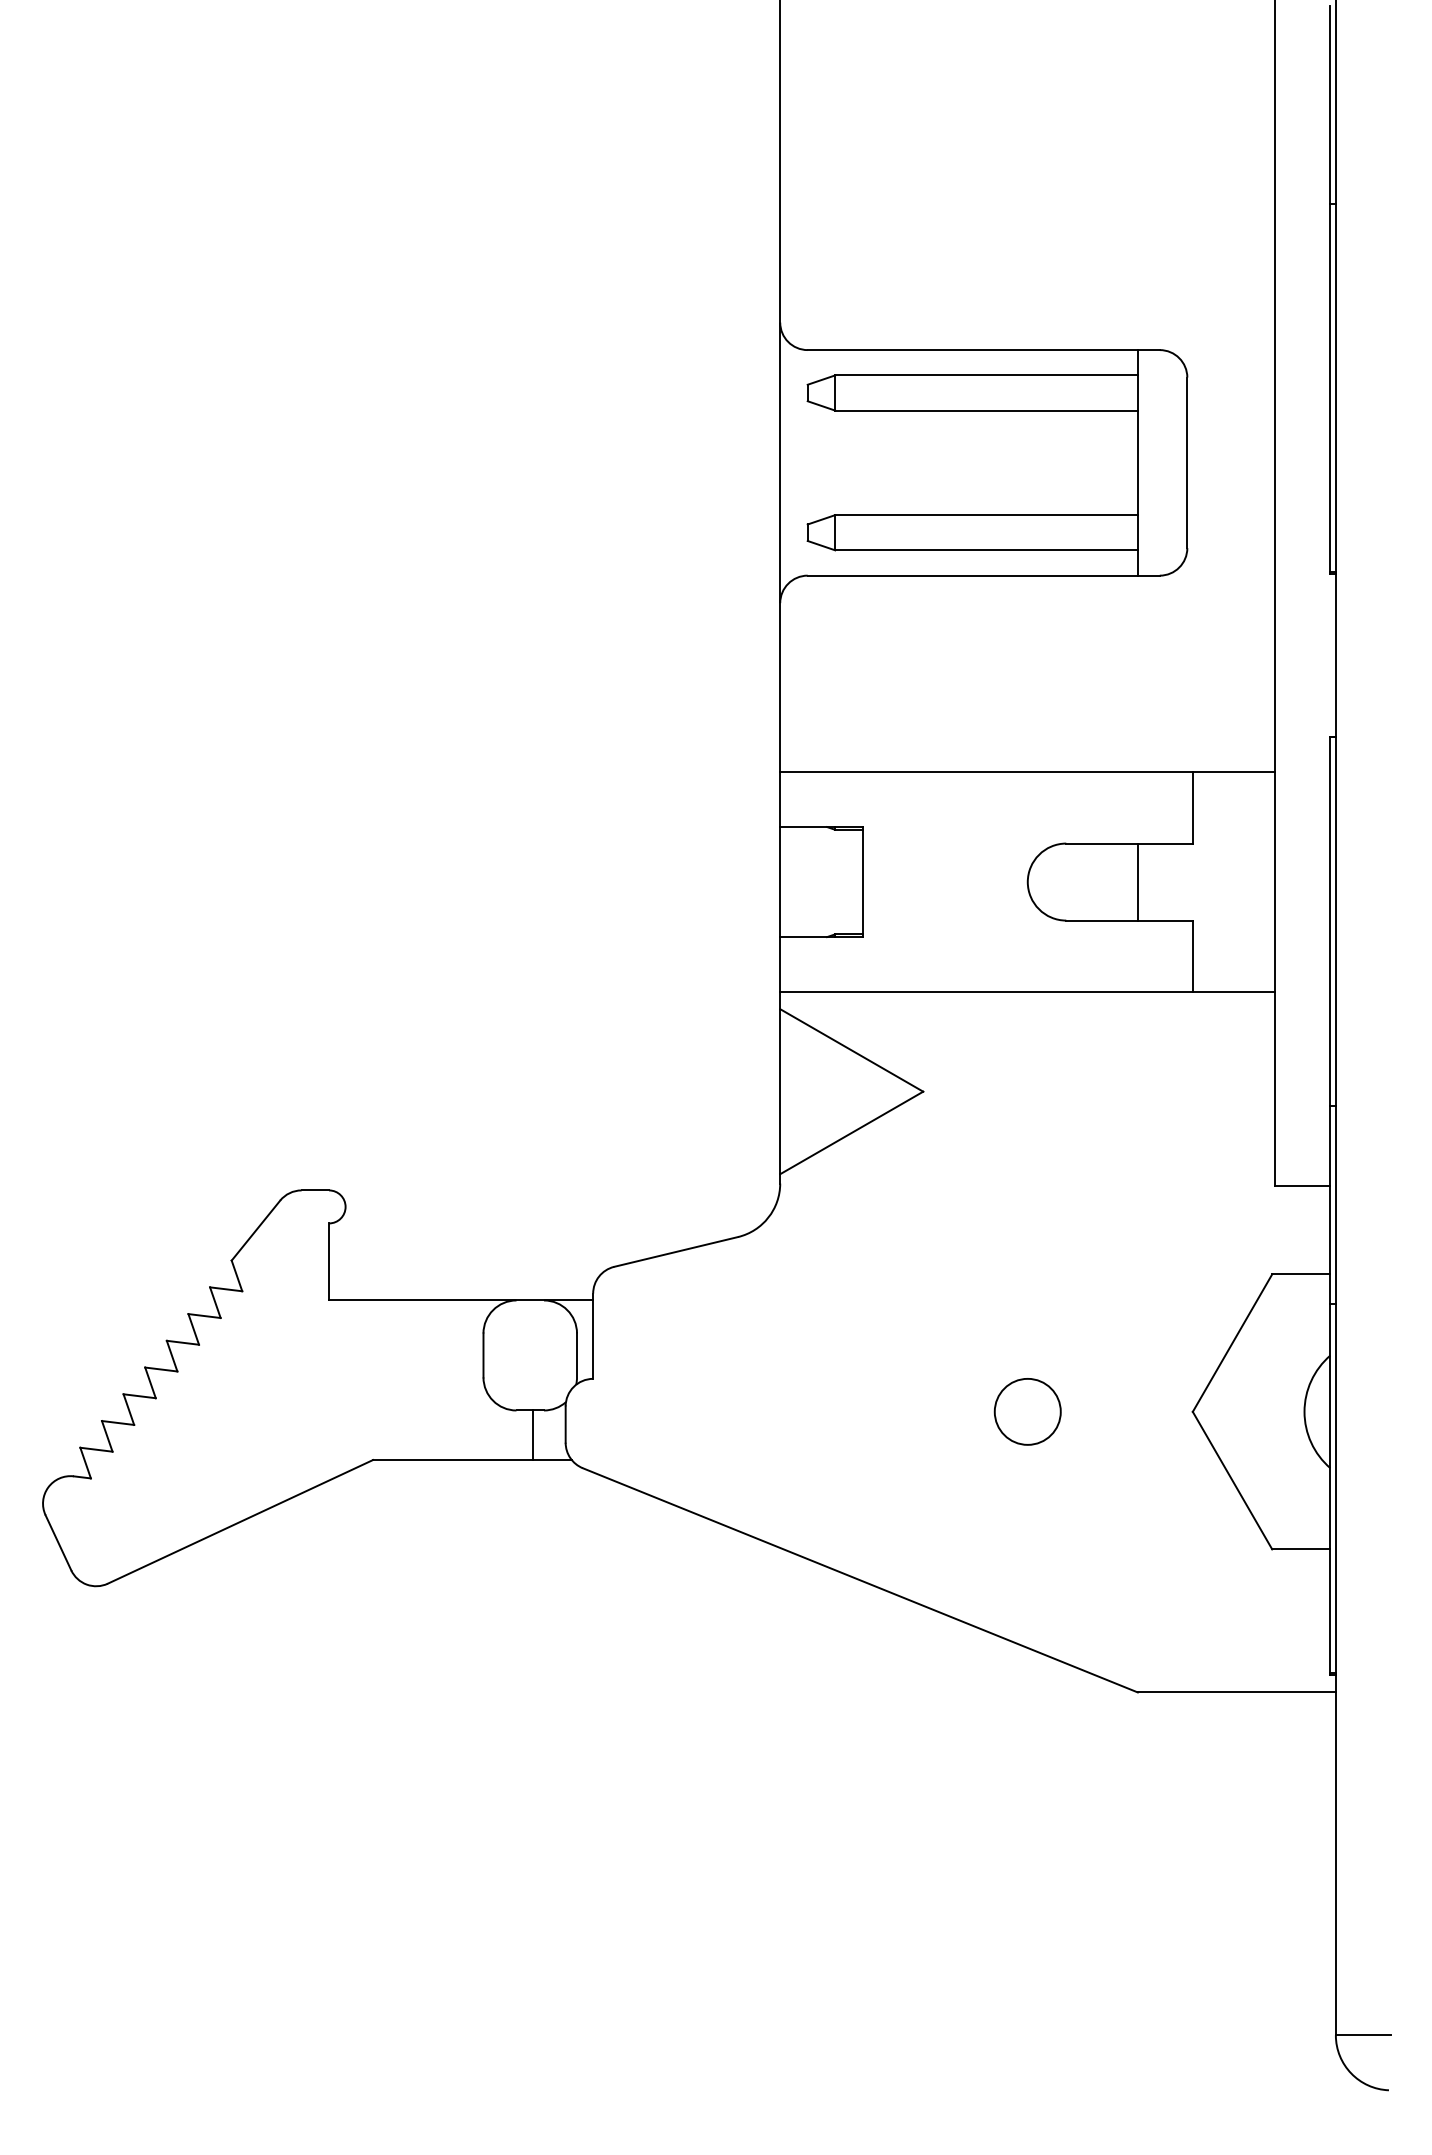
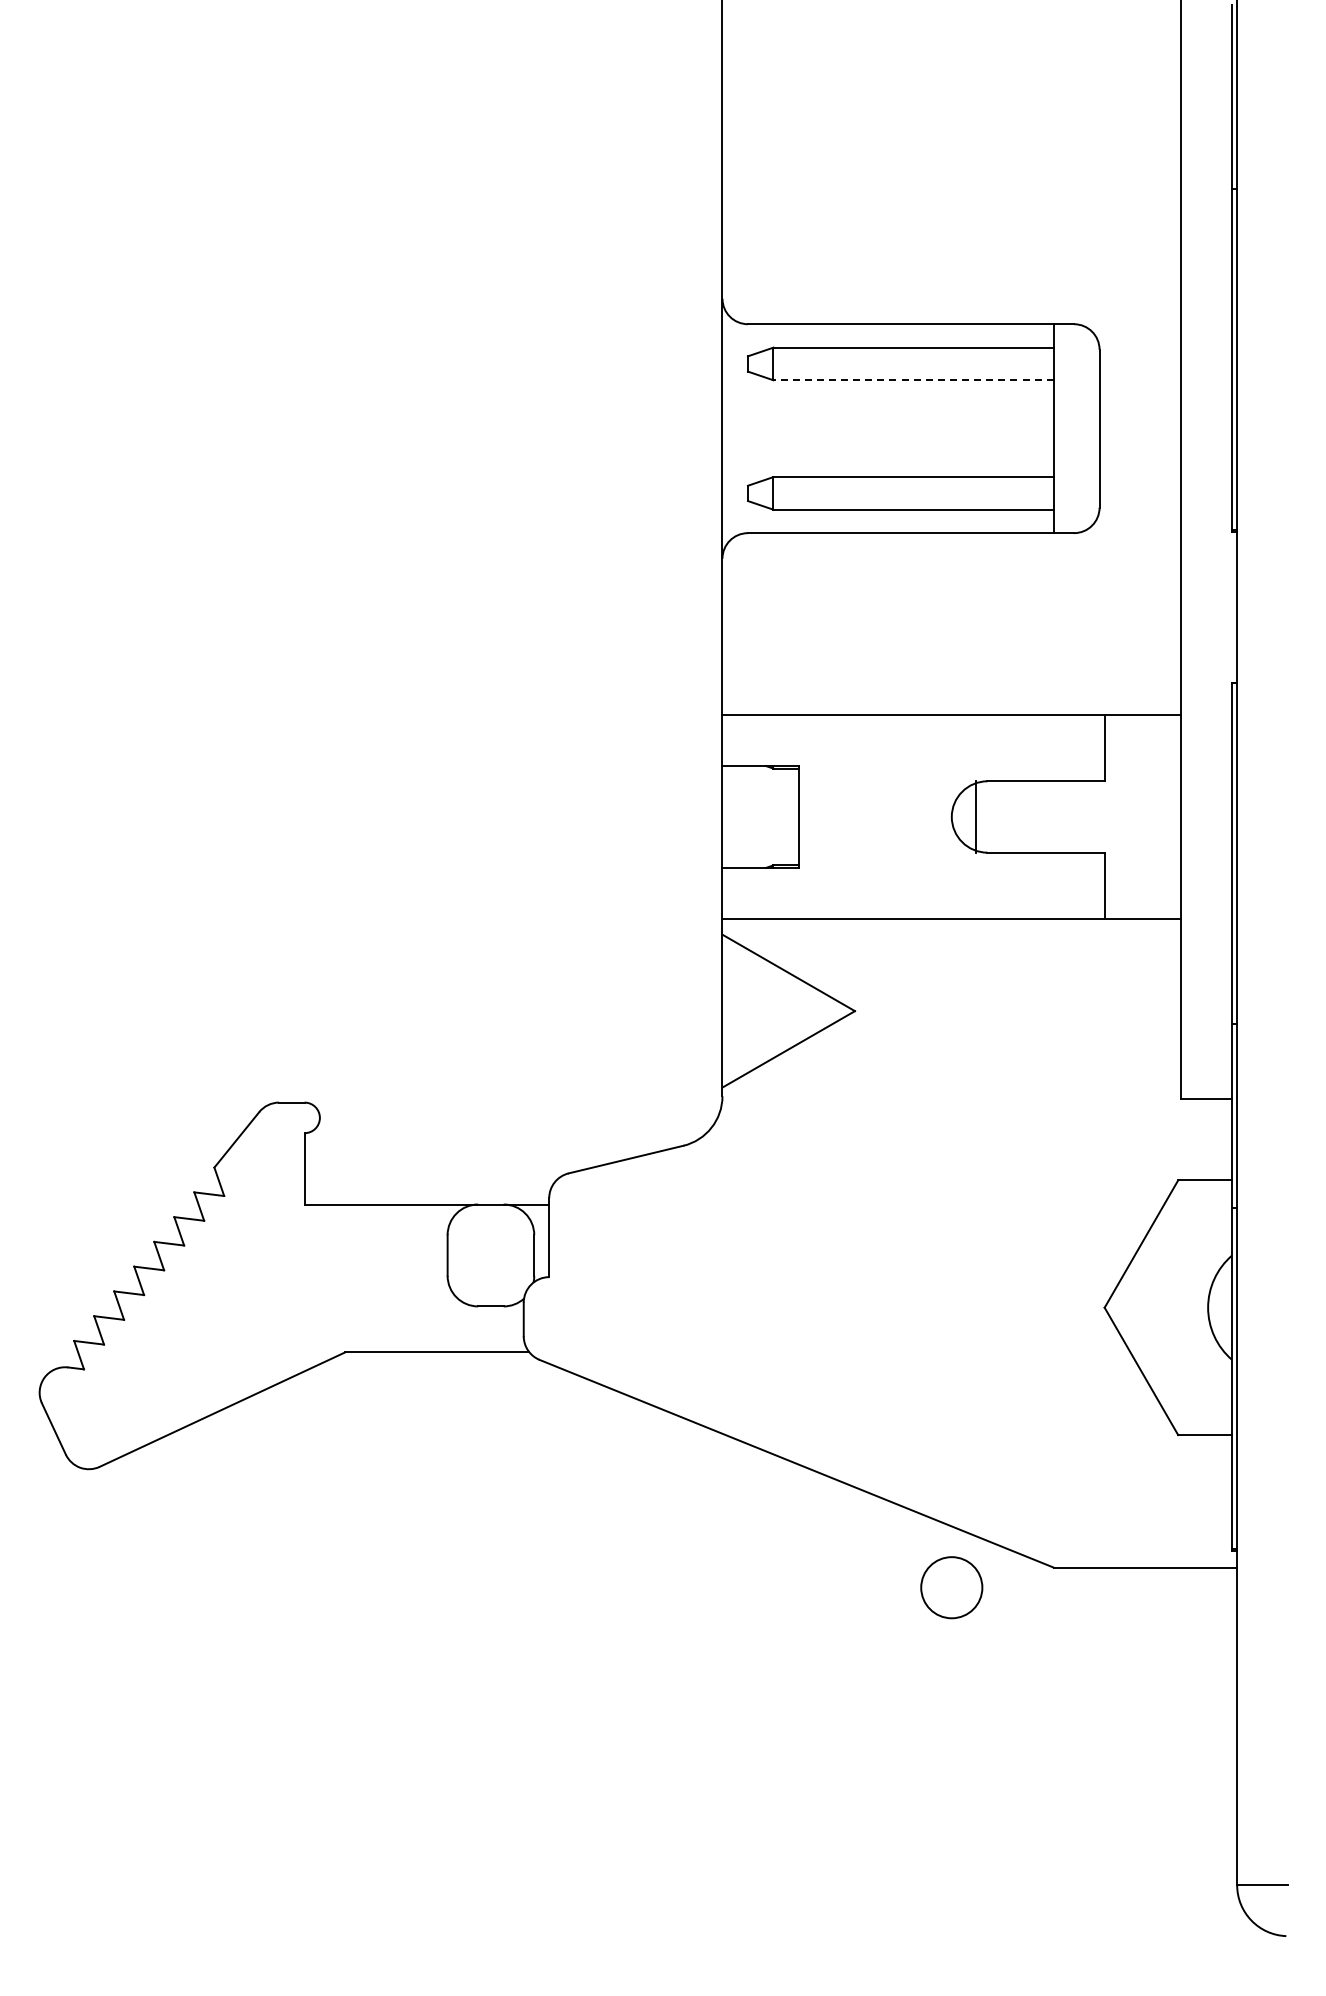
line: (986, 410) -> (913, 380), solid -> dashed
line: (1137, 881) -> (975, 816), moved
circle: (1027, 1411) -> (951, 1587), moved
line: (533, 1435) -> (493, 1329), removed

